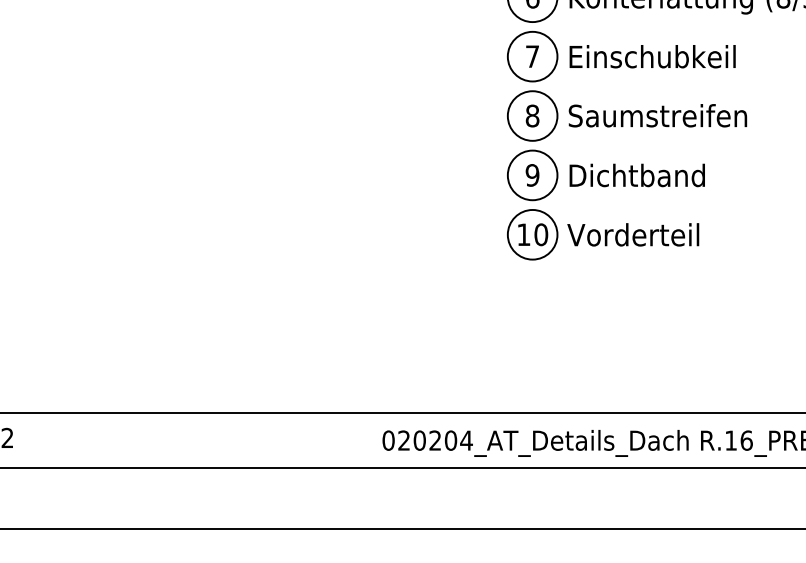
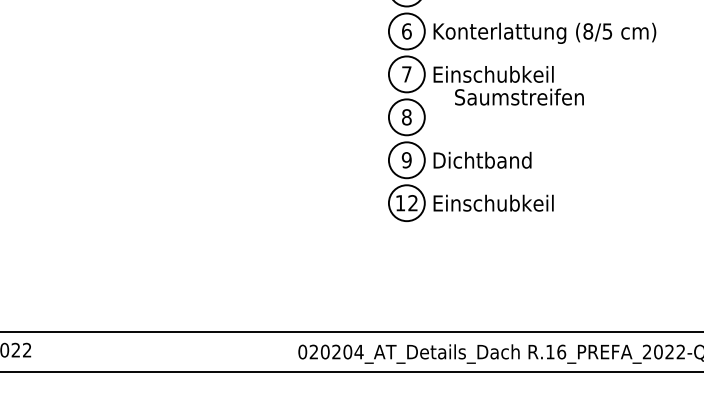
text: (657, 114) -> (519, 96), moved
text: (651, 233) -> (492, 202), Vorderteil -> Einschubkeil
text: (541, 235) -> (413, 203), 10 -> 12

